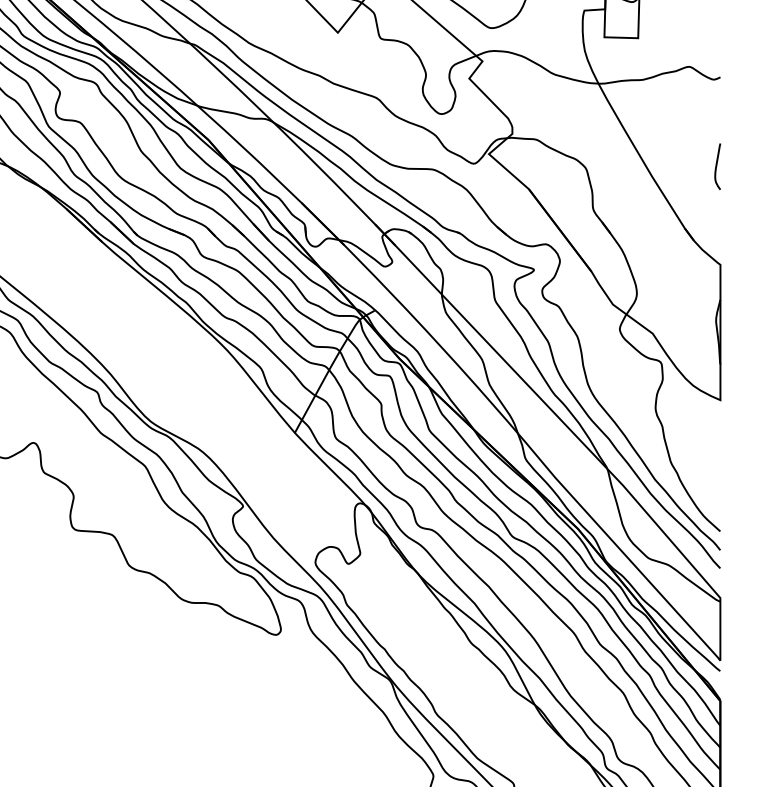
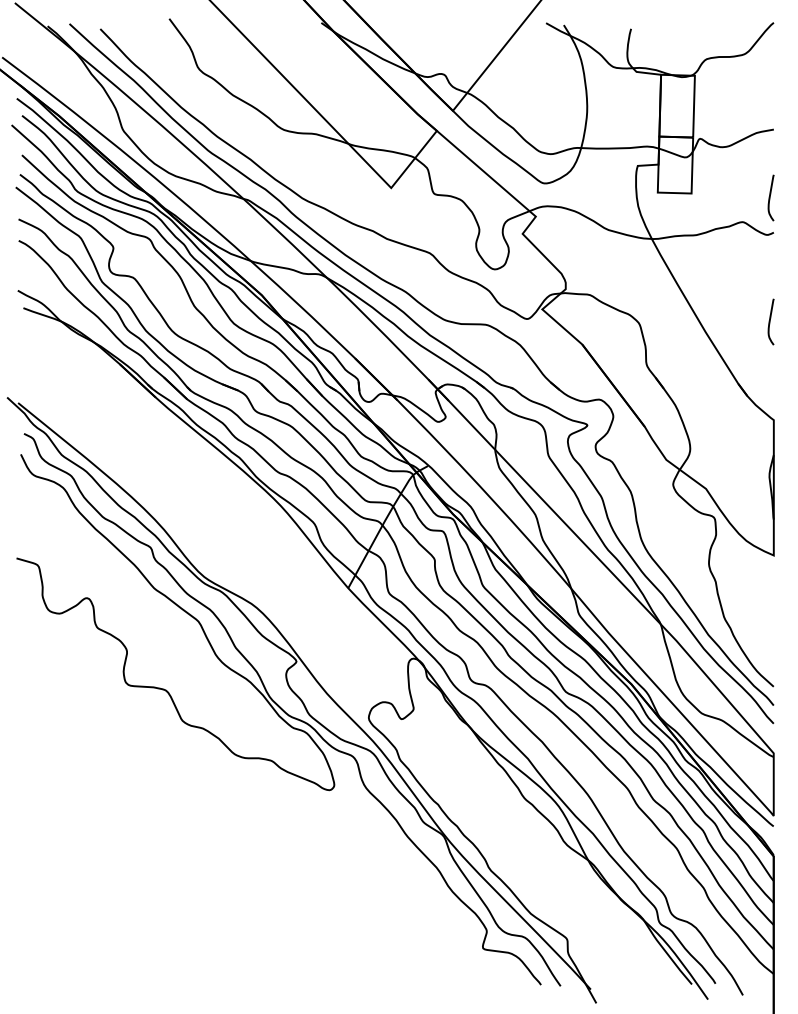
curve: (717, 42) -> (770, 197), added

